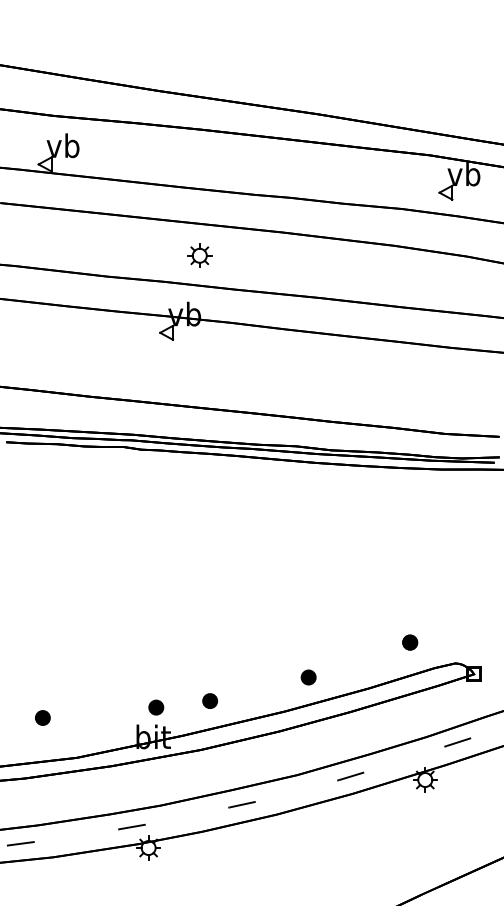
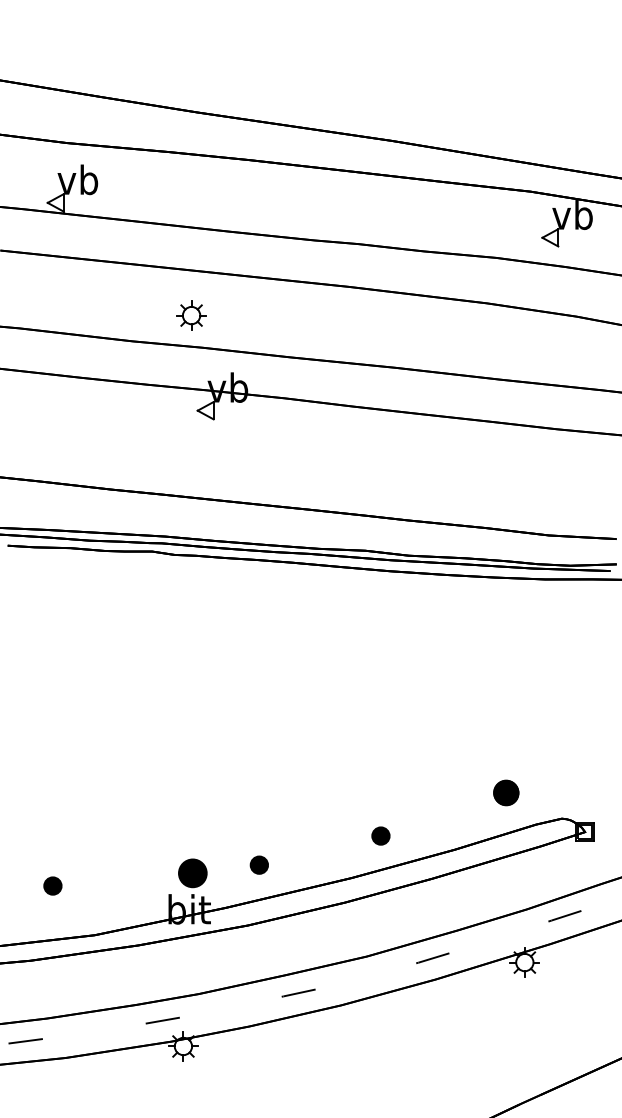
part: (199, 255) -> (191, 315), moved
part: (409, 642) -> (505, 792), size x1.4
part: (155, 707) -> (192, 872), size x1.6

